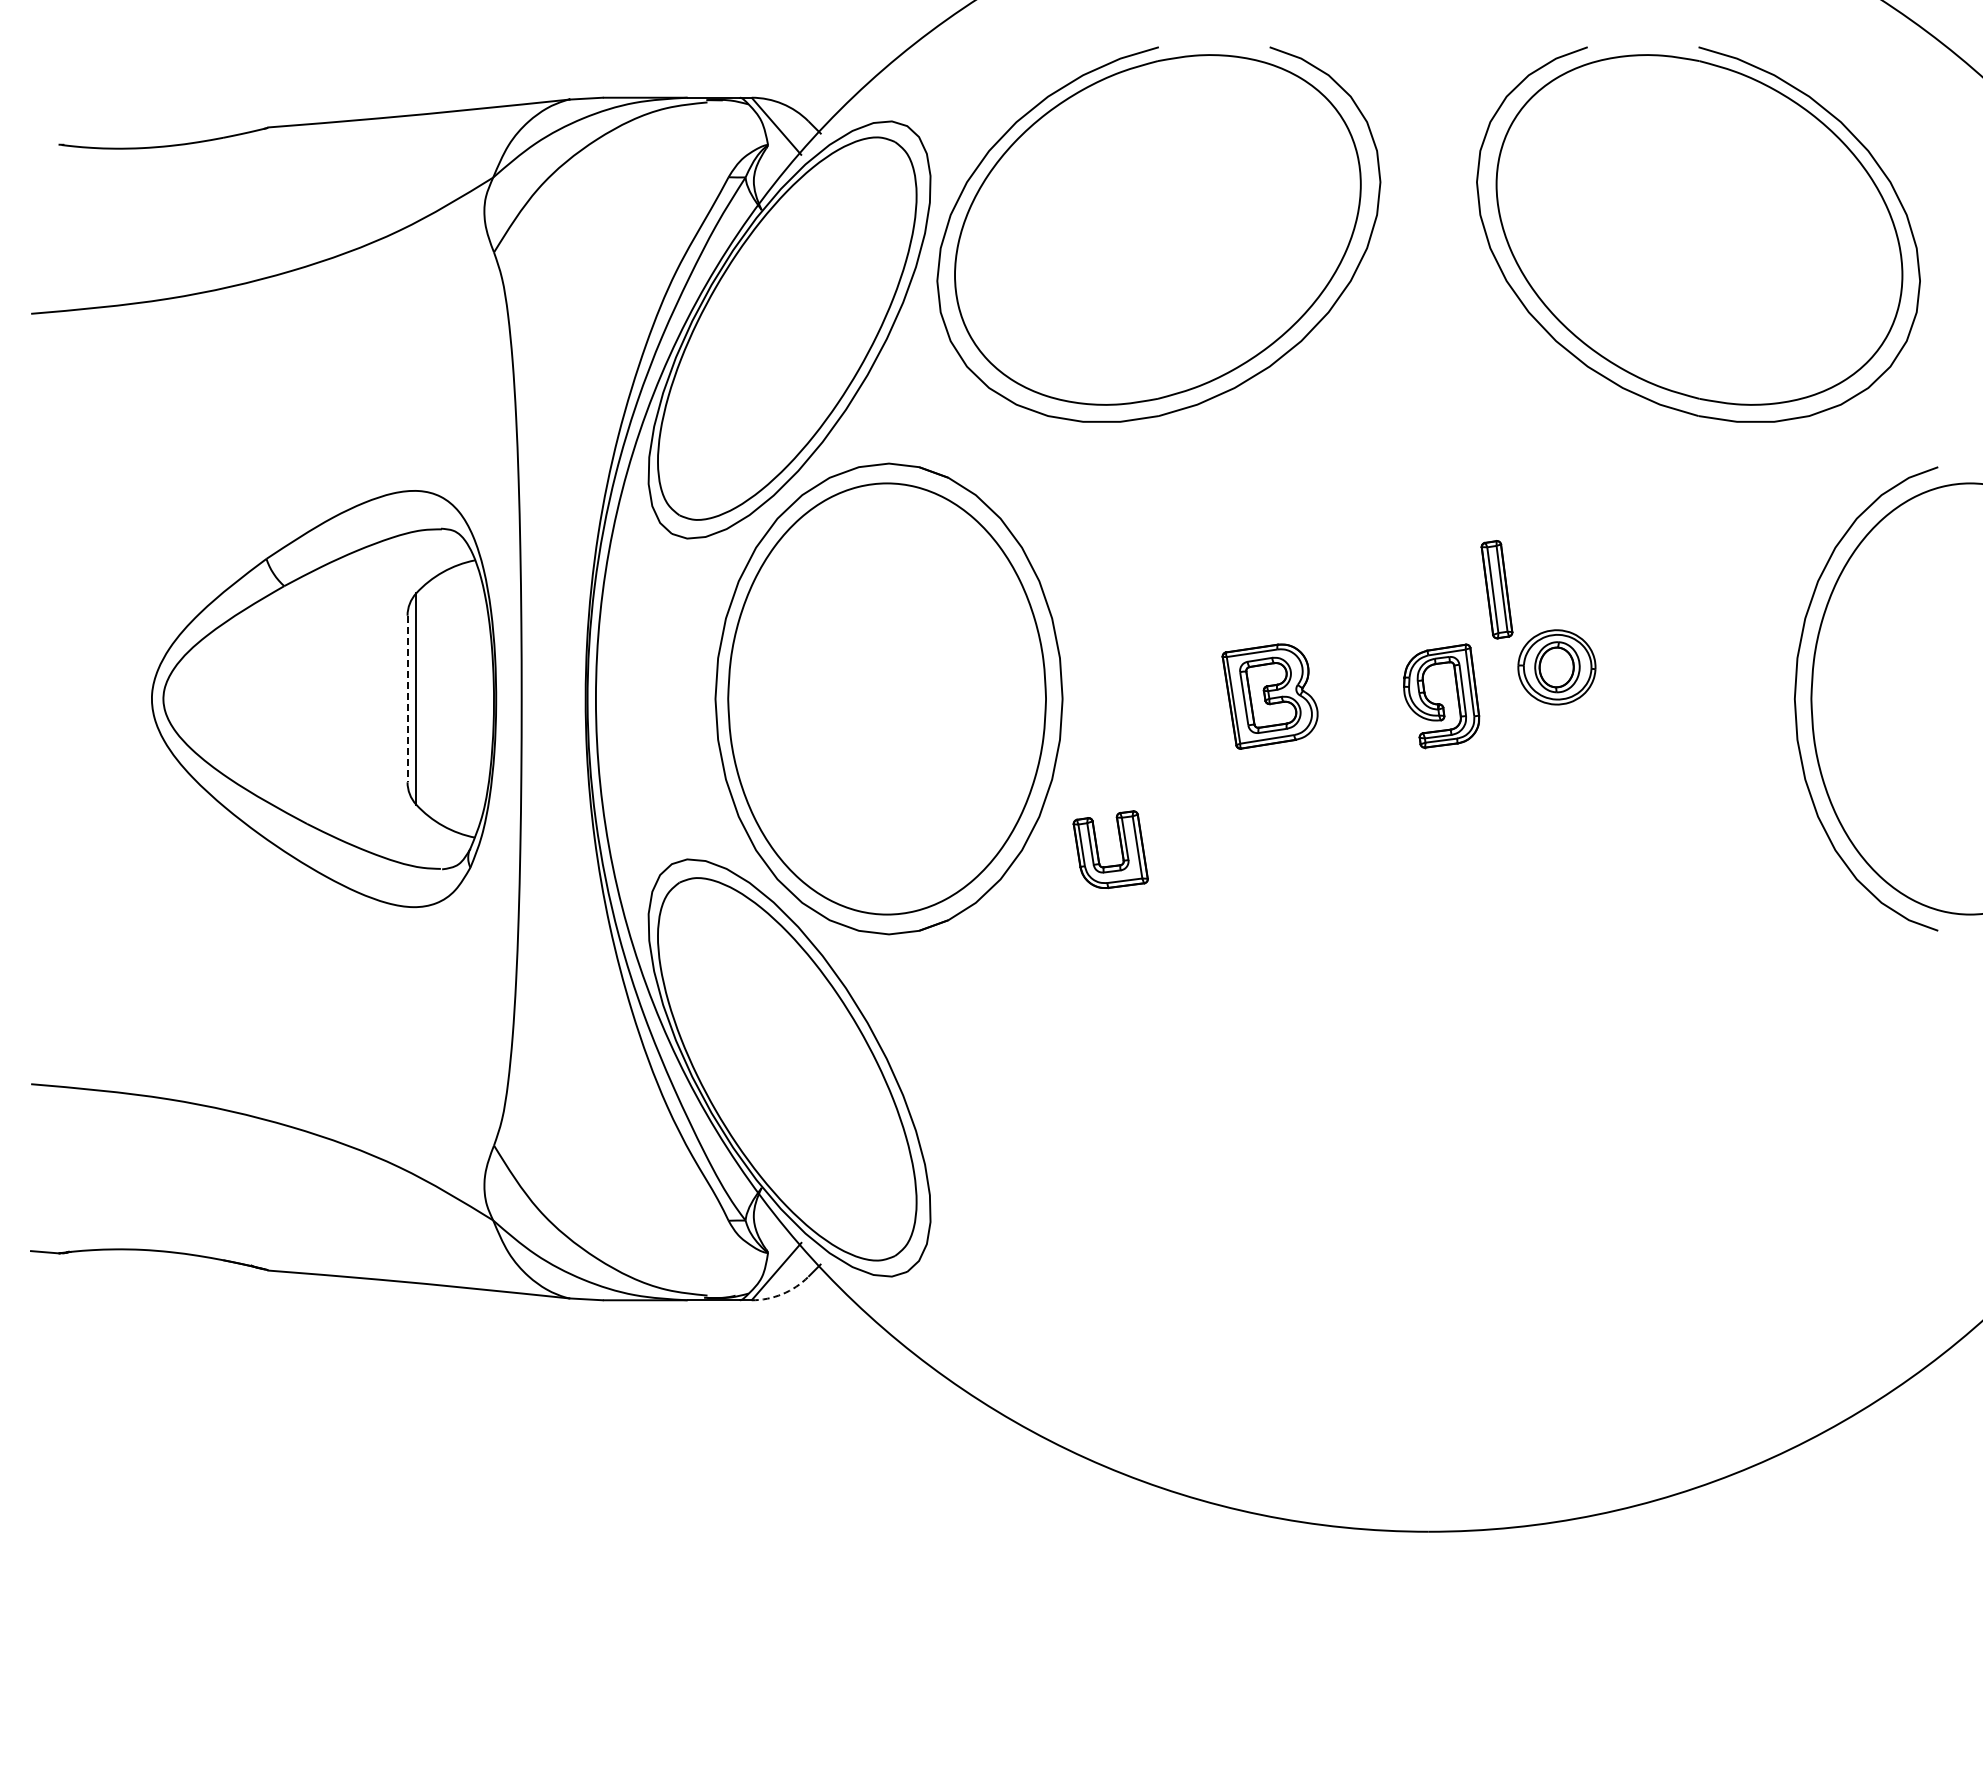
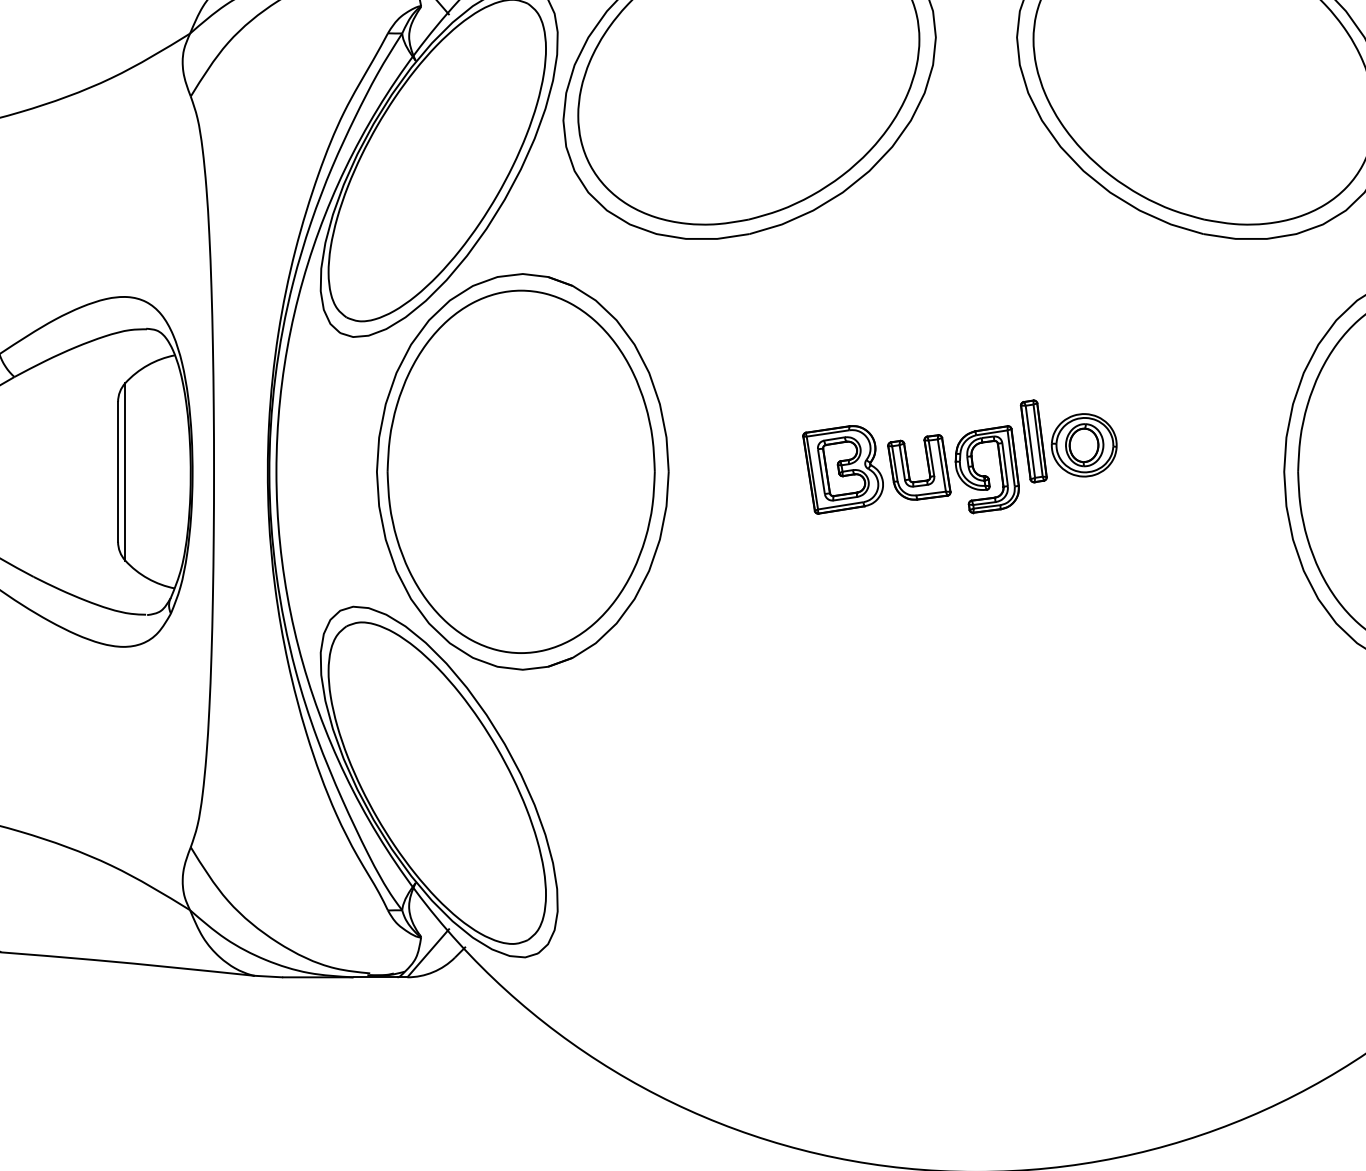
part: (1496, 589) -> (1033, 441), moved
line: (407, 699) -> (118, 472), dashed -> solid
part: (1120, 848) -> (927, 466), moved
arc: (782, 1294) -> (433, 972), dashed -> solid

